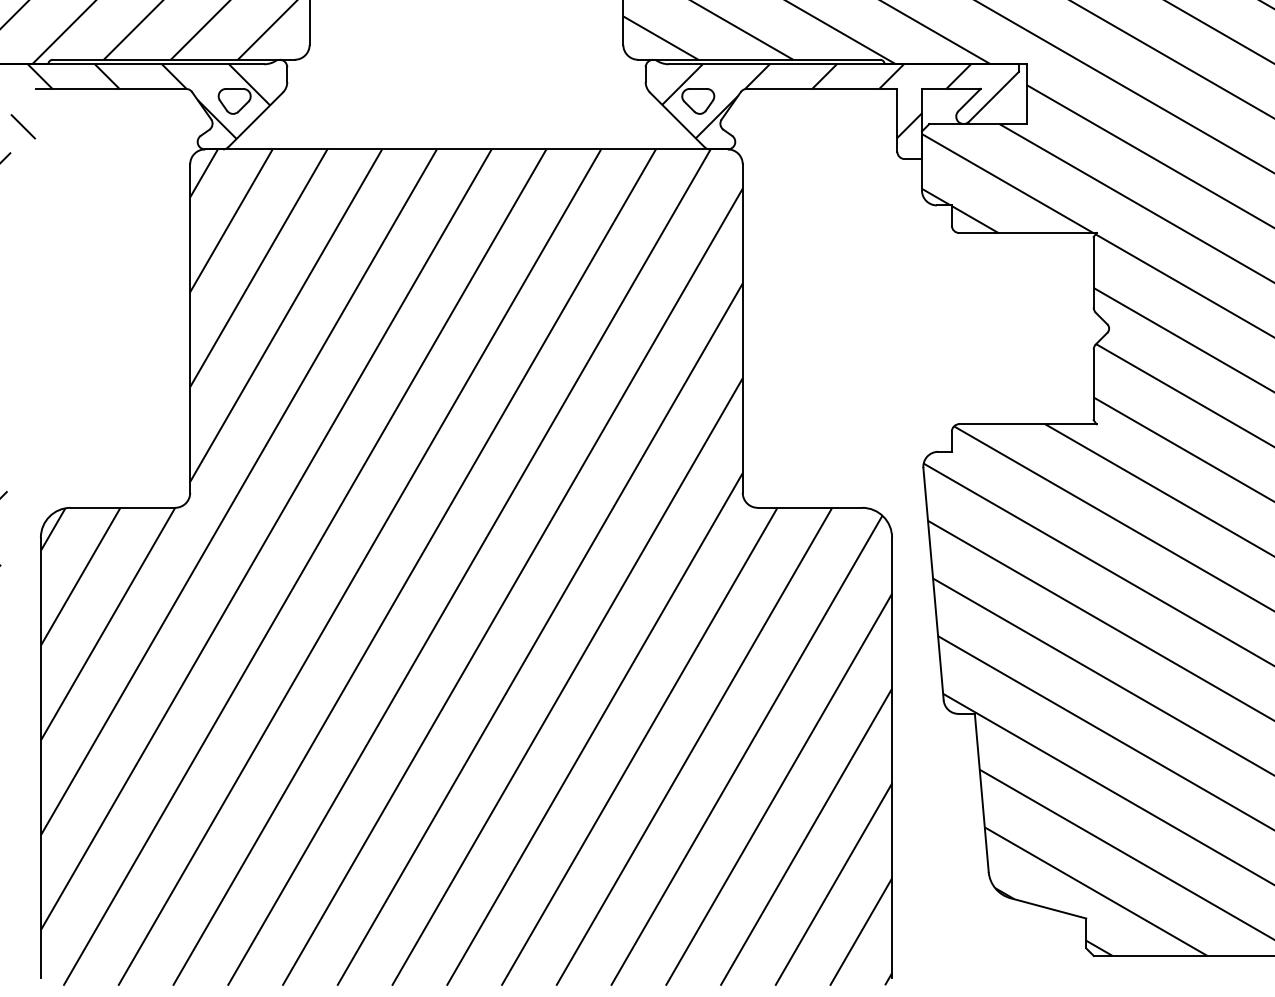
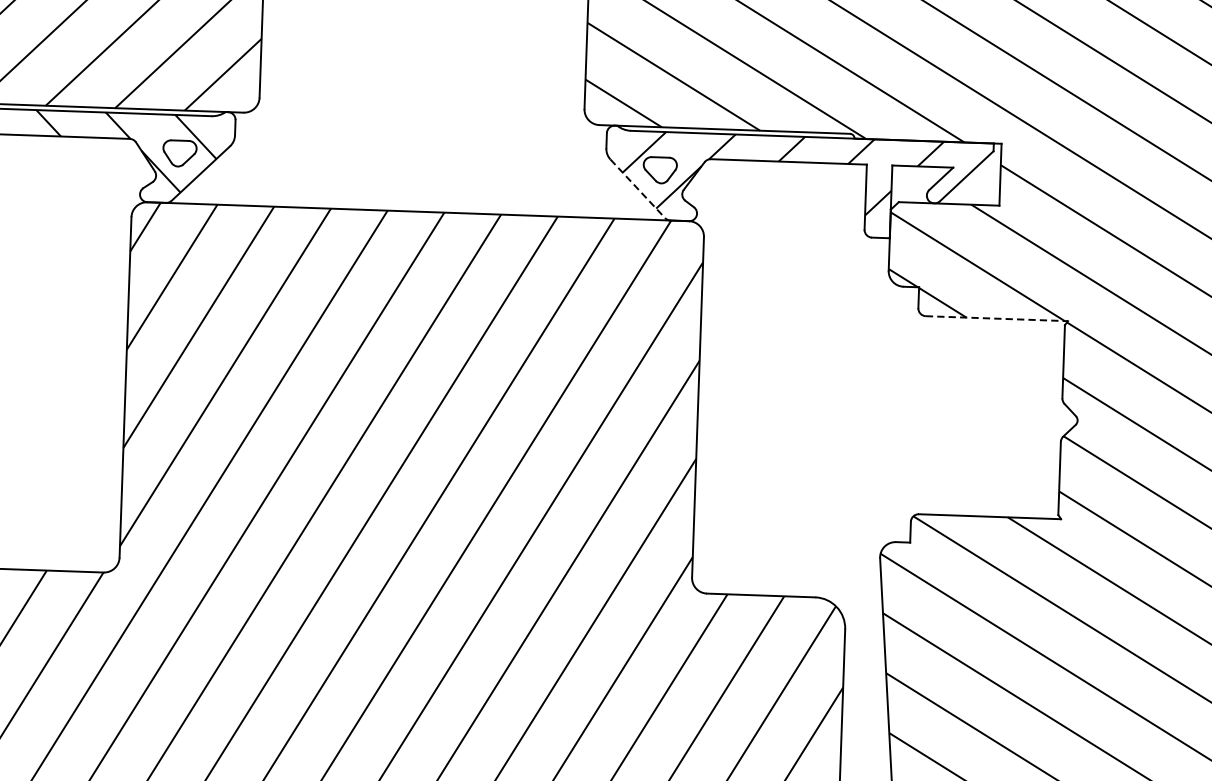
line: (677, 119) -> (637, 188), solid -> dashed
line: (1027, 233) -> (996, 319), solid -> dashed

